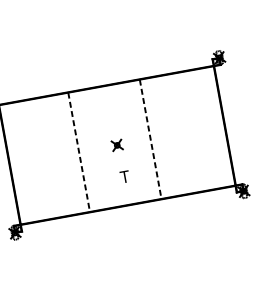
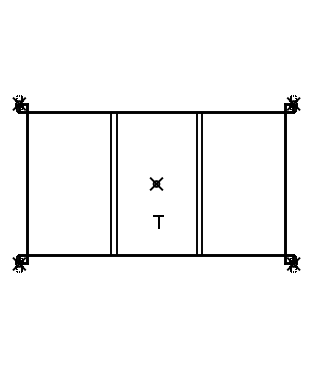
line: (155, 138) -> (202, 183), added
line: (150, 139) -> (196, 184), dashed -> solid
line: (83, 151) -> (116, 183), added
line: (78, 152) -> (110, 184), dashed -> solid

